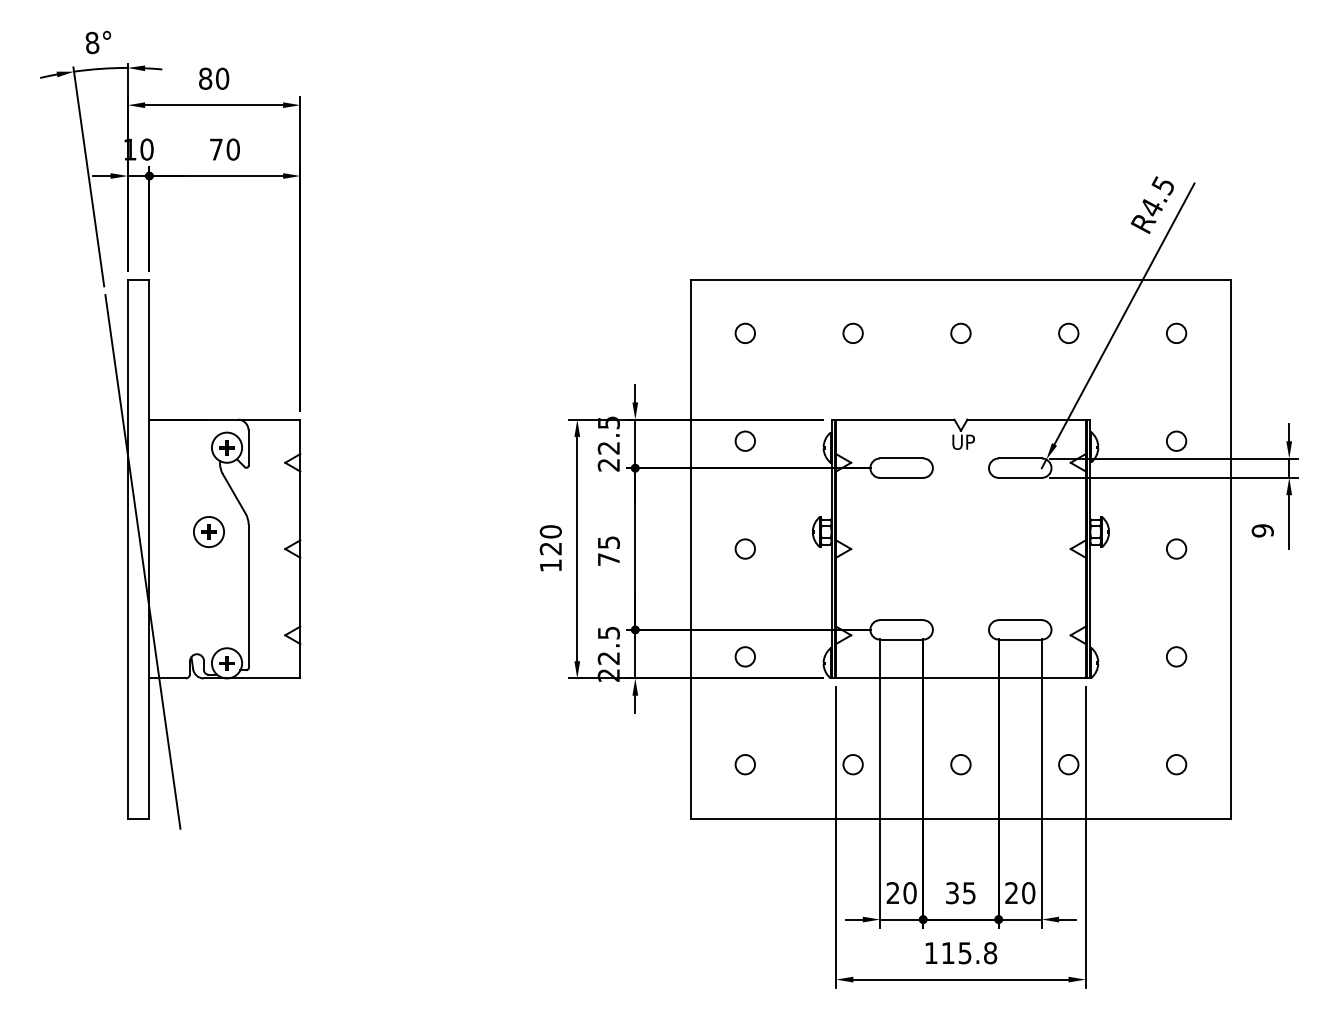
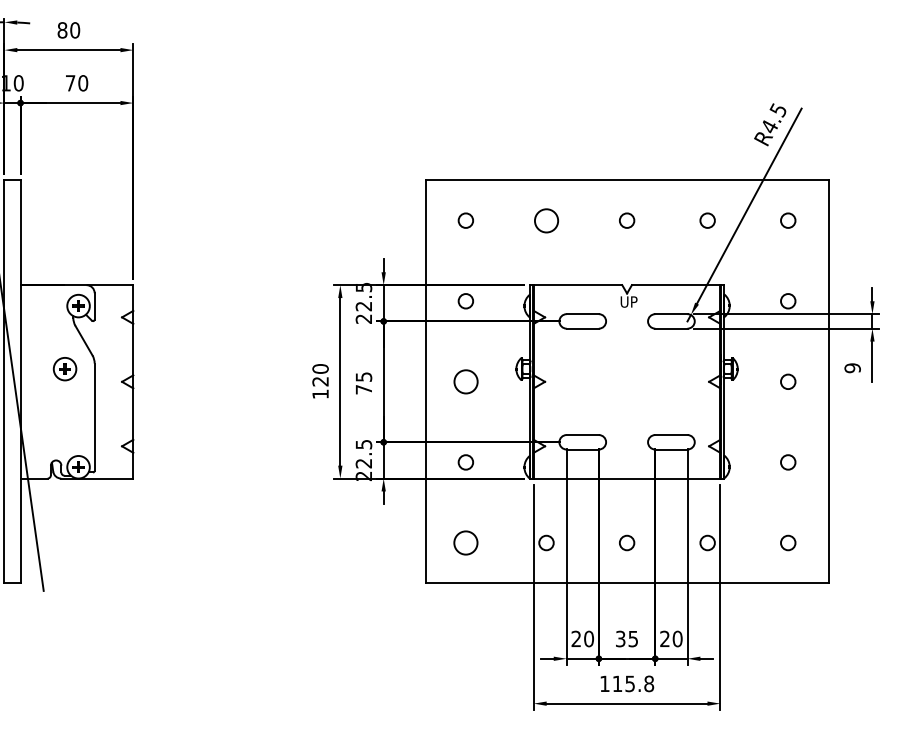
circle: (852, 332) -> (546, 220), size x1.6
circle: (744, 548) -> (465, 381), size x1.6
circle: (745, 764) -> (466, 542), size x1.6

